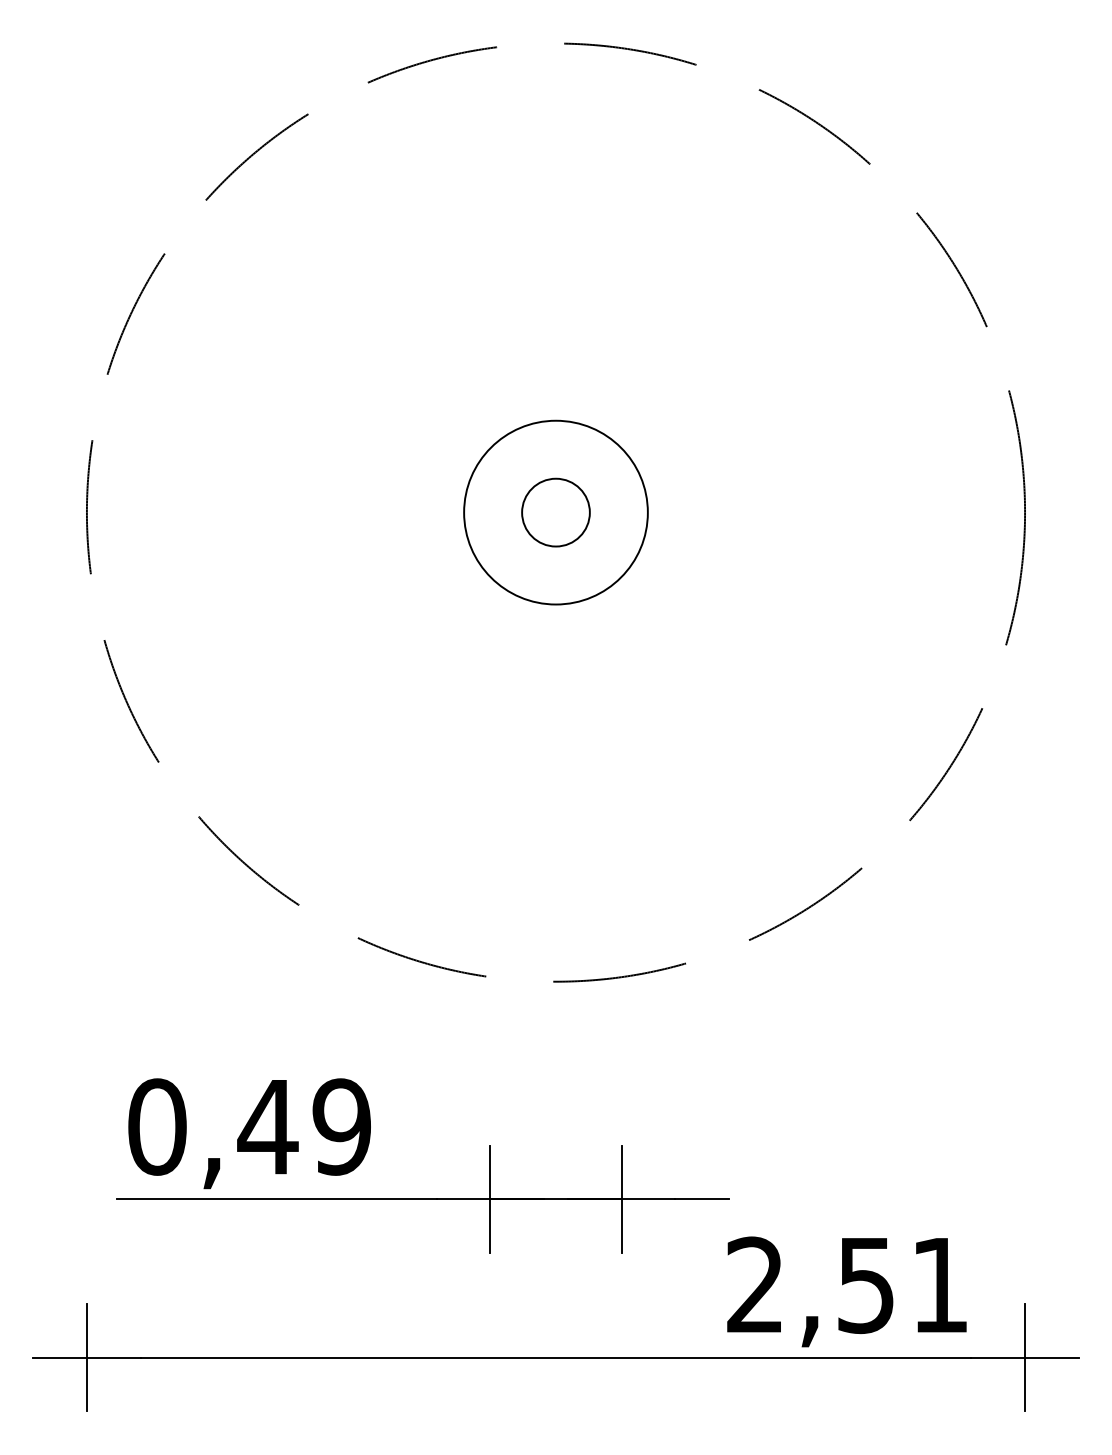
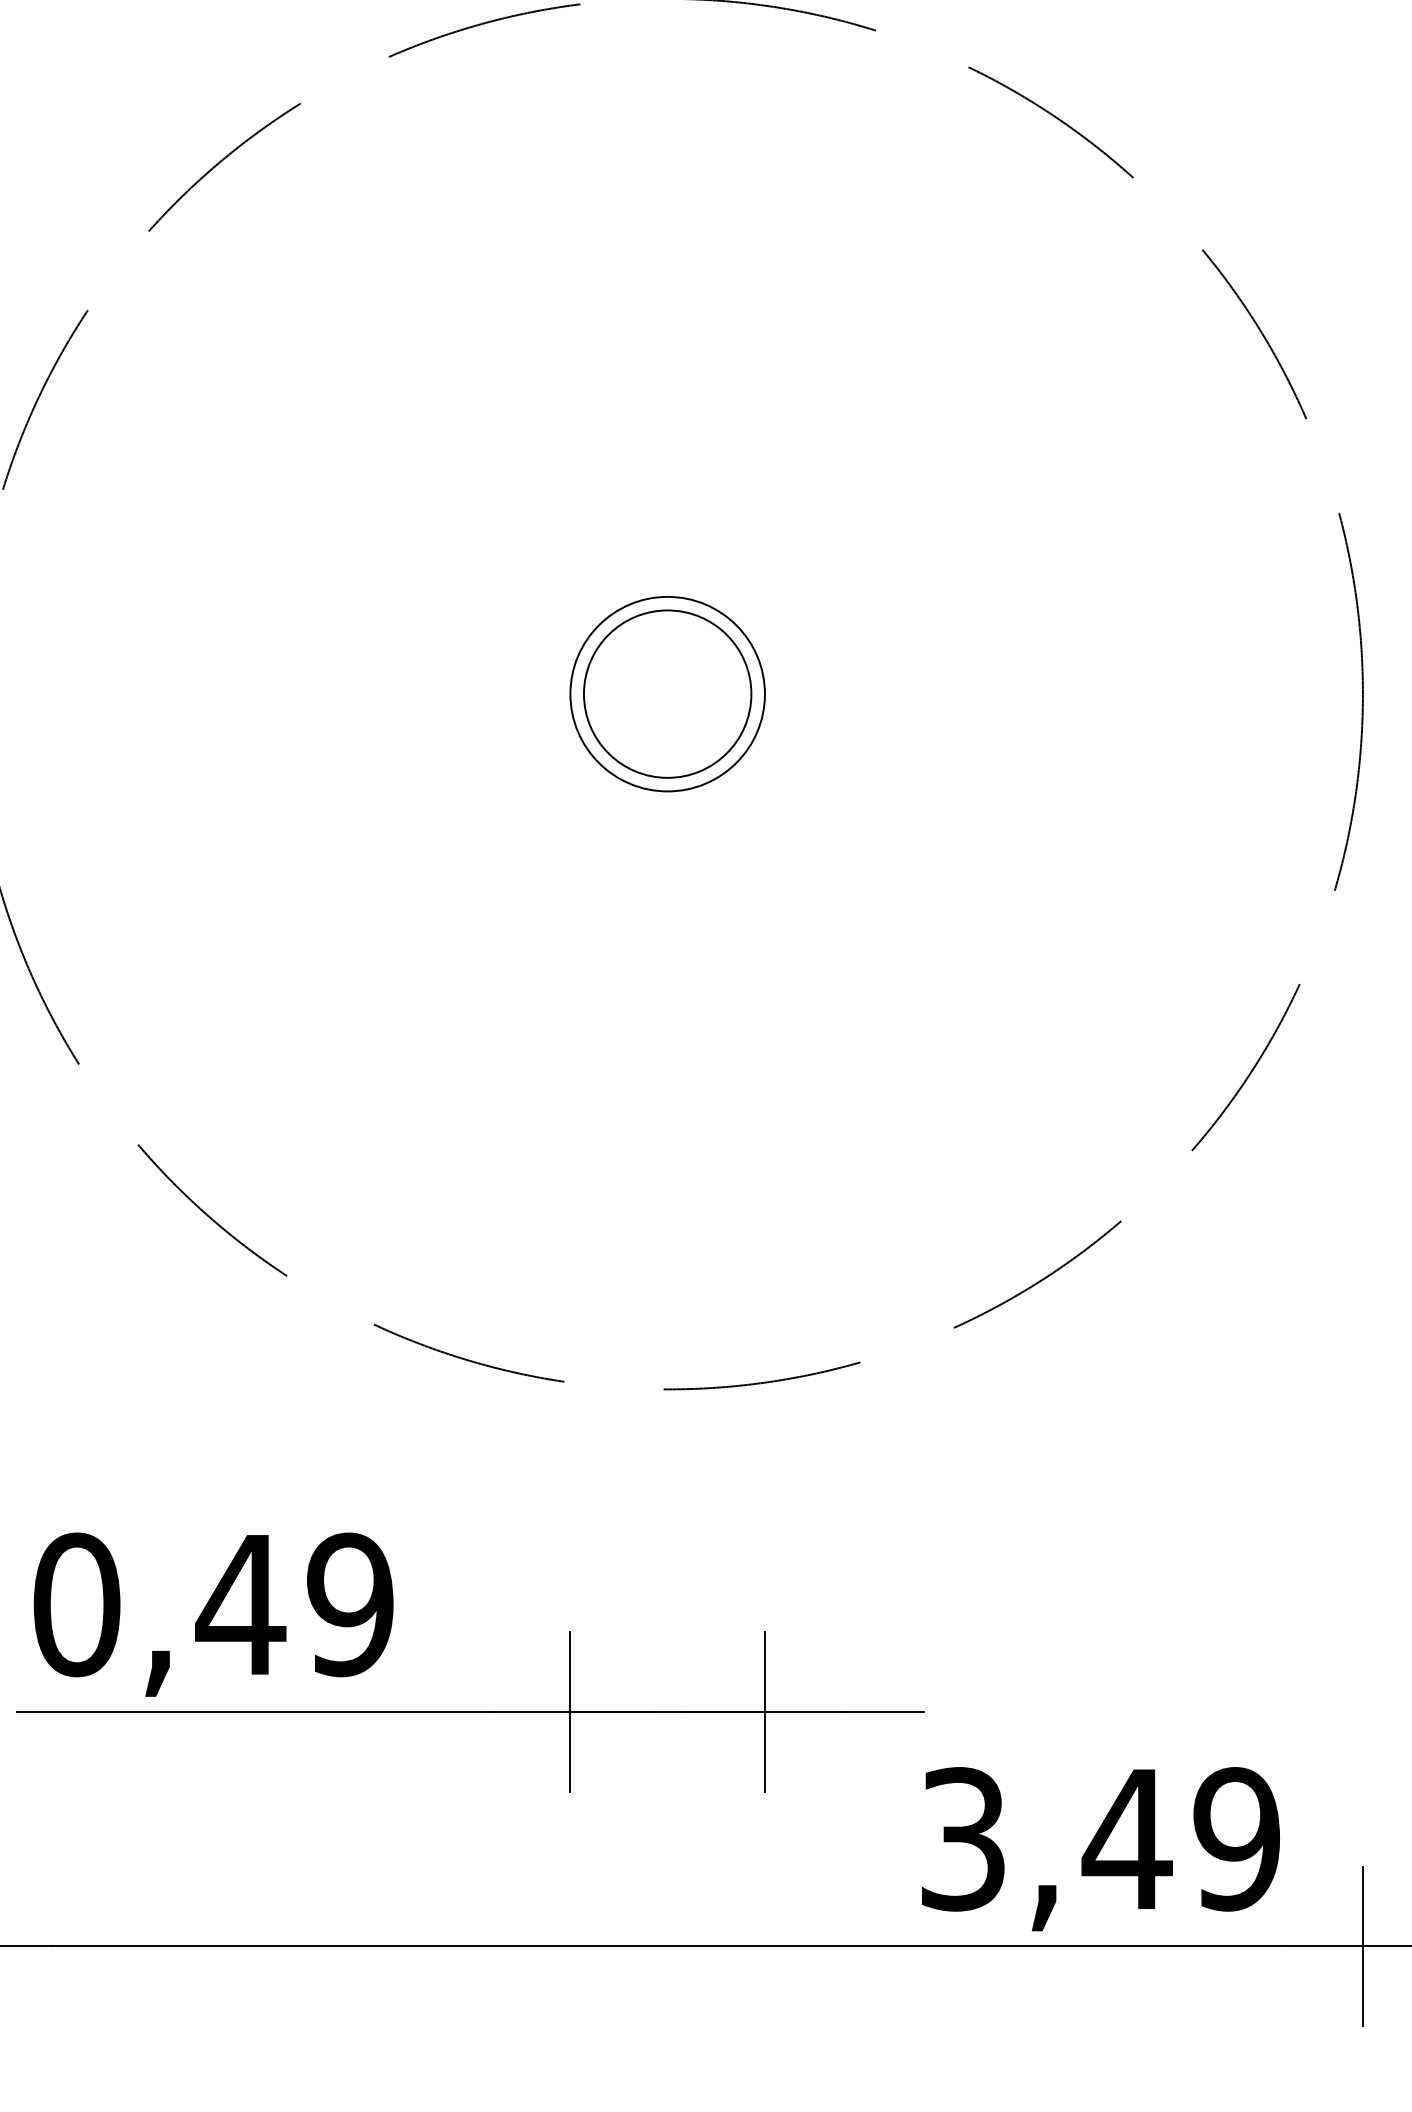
circle: (555, 512) -> (666, 693), size x0.71
circle: (555, 512) -> (666, 693), size x1.67
text: (848, 1285) -> (1101, 1839), 2,51 -> 3,49

